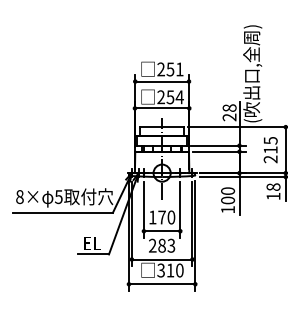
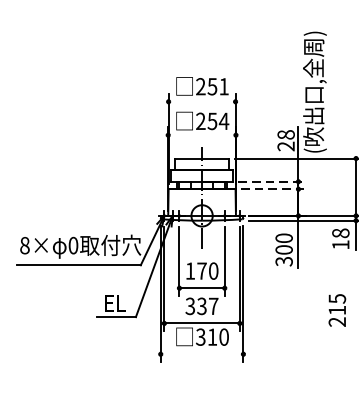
line: (161, 81) -> (201, 101), removed
line: (161, 108) -> (201, 135), removed
line: (219, 145) -> (273, 181), solid -> dashed
text: (270, 150) -> (337, 310), moved
line: (220, 151) -> (274, 188), solid -> dashed
text: (58, 196) -> (72, 244), 5 -> 0
text: (228, 209) -> (284, 261), 100 -> 300
text: (162, 245) -> (202, 305), 283 -> 337
line: (161, 284) -> (201, 354), removed

